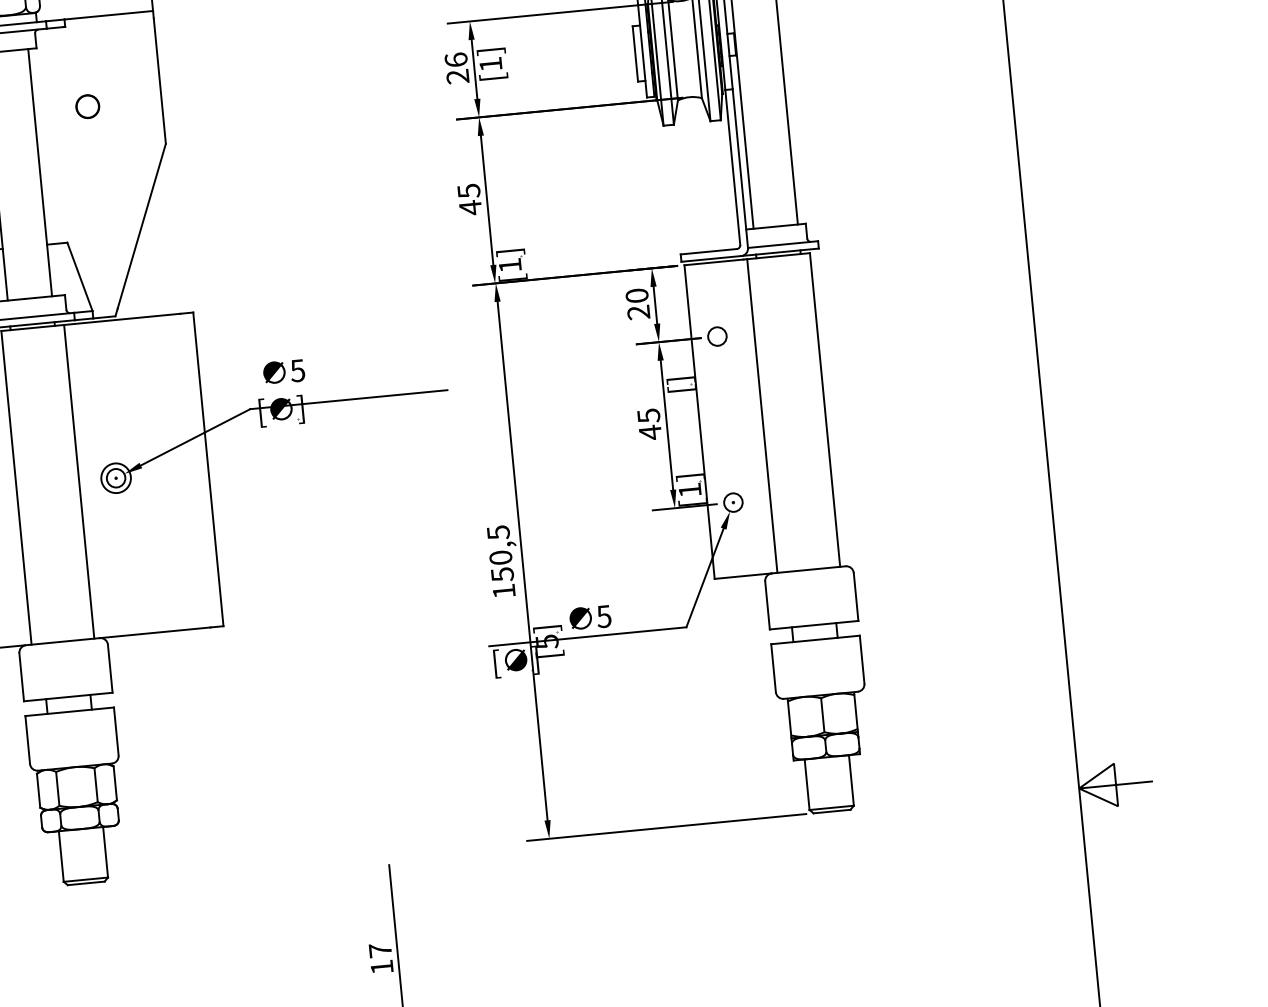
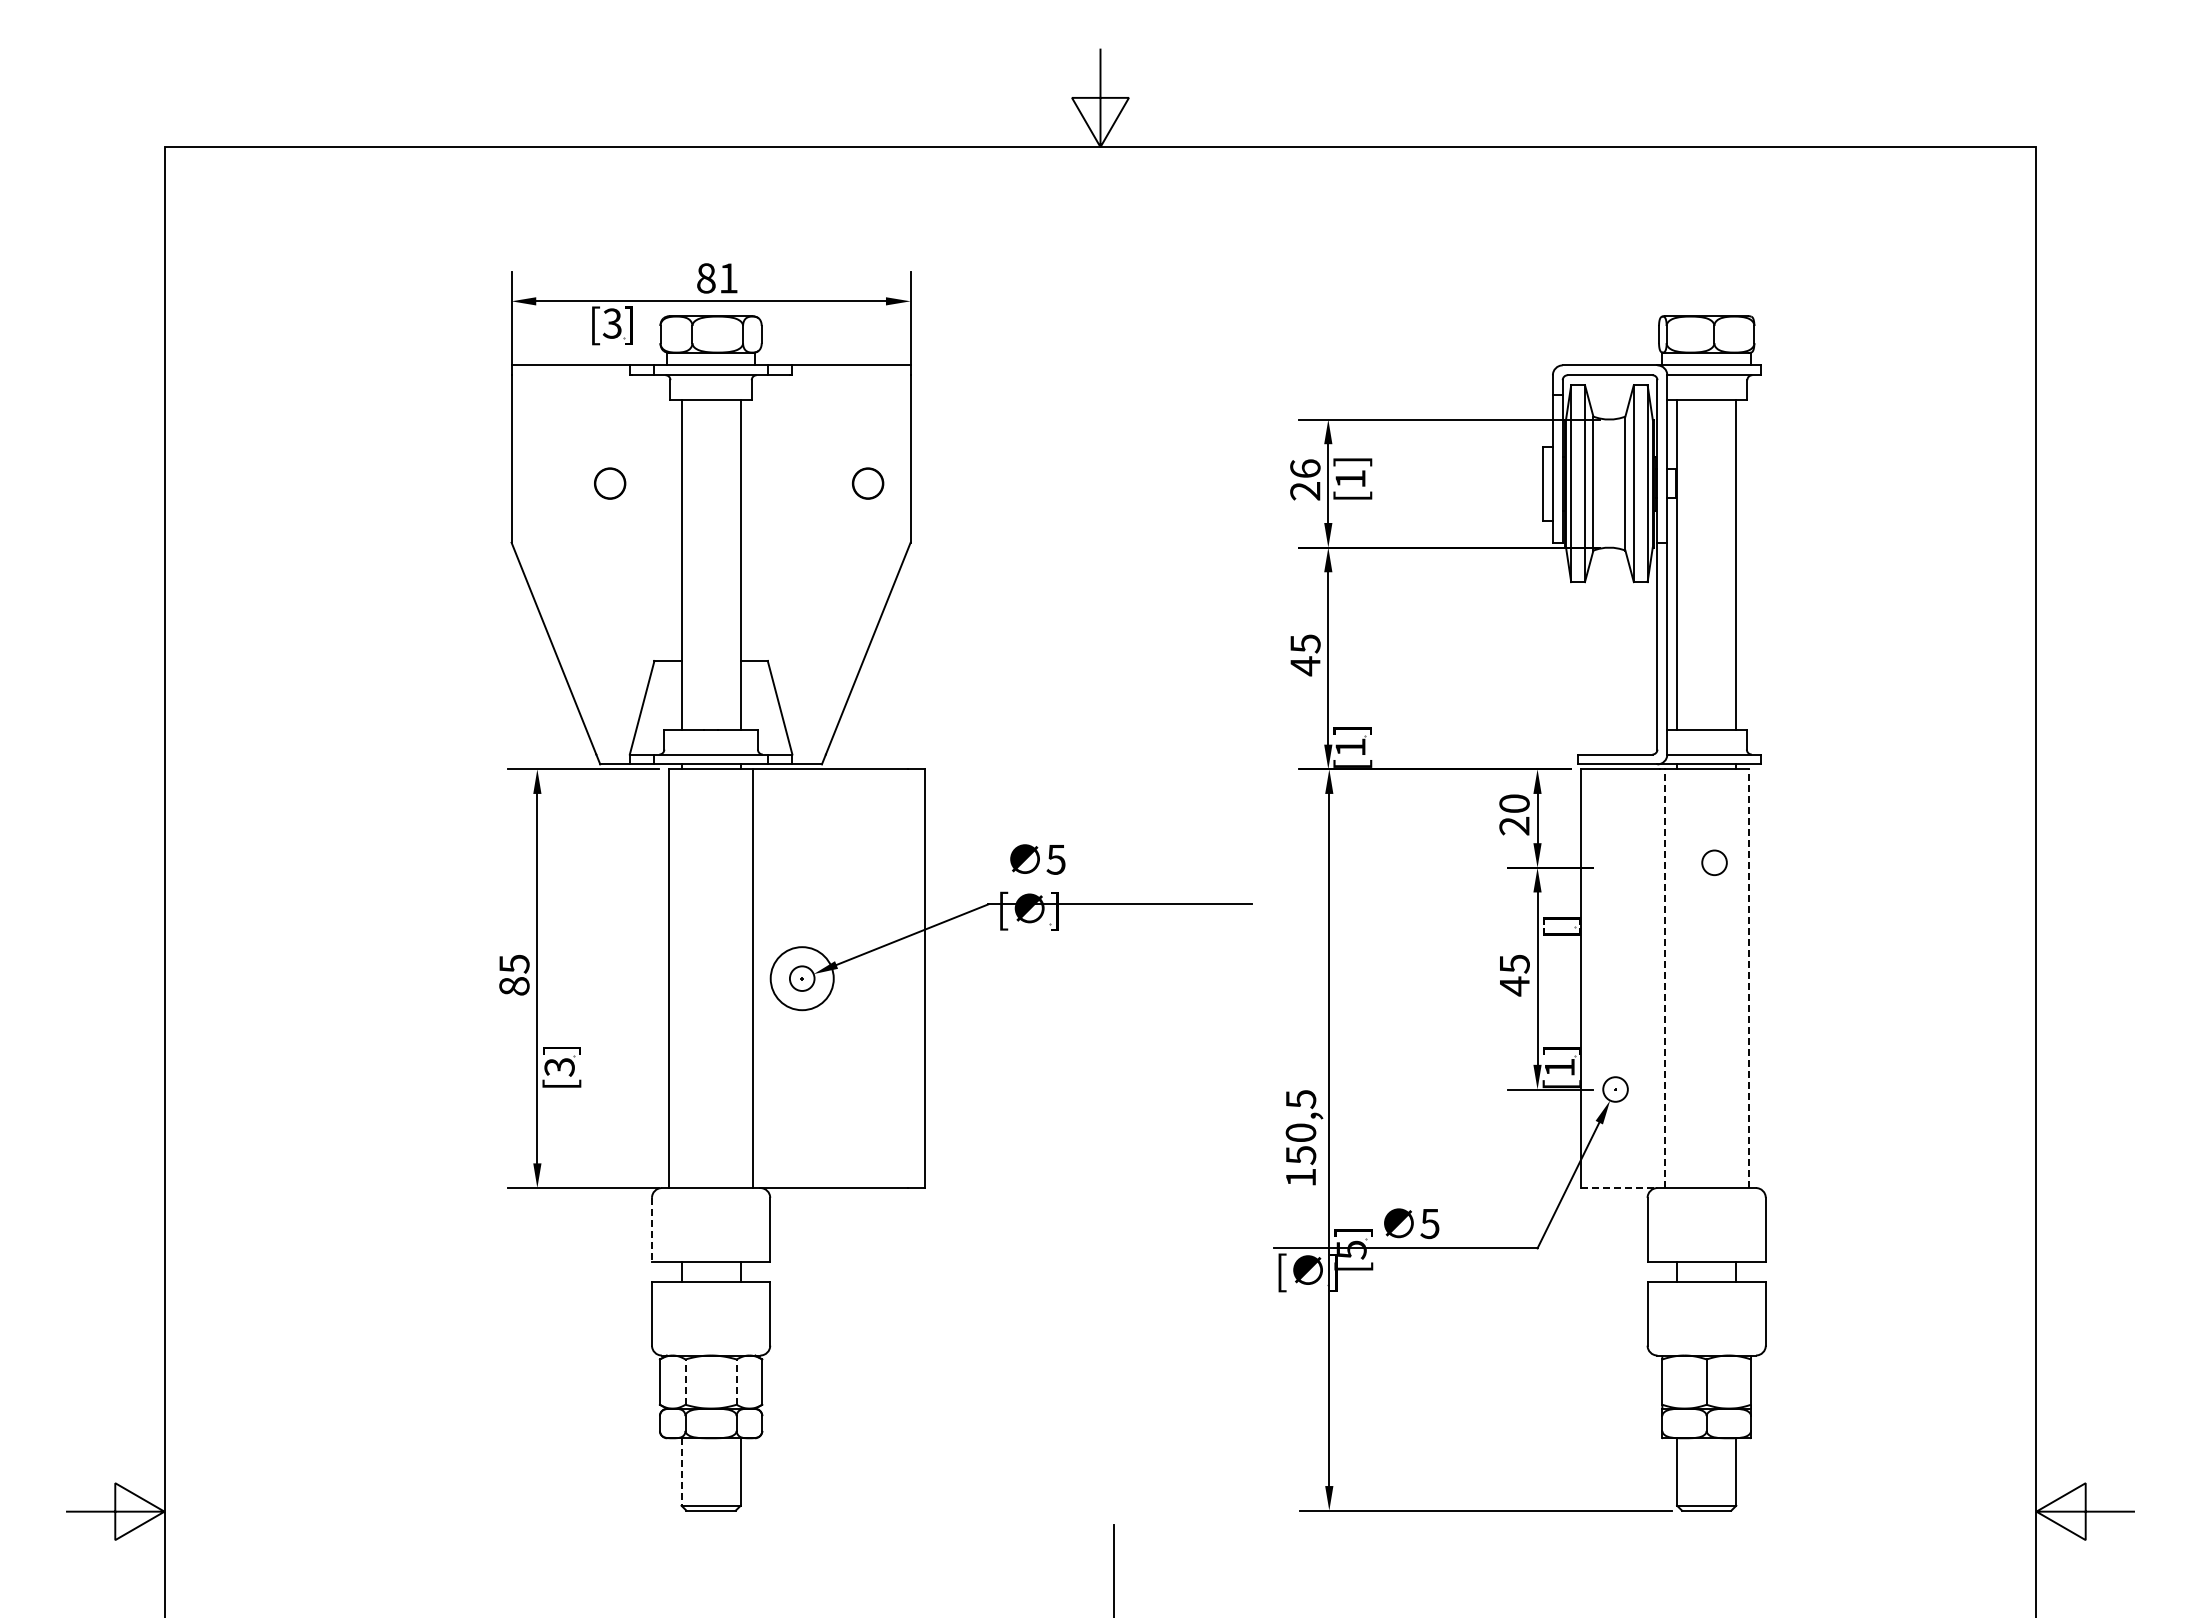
circle: (88, 106) -> (868, 483), moved
circle: (717, 336) -> (1714, 862), moved
line: (824, 409) -> (1748, 978), solid -> dashed
line: (762, 415) -> (1664, 978), solid -> dashed
circle: (115, 478) -> (801, 978), size x1.6
line: (743, 576) -> (1619, 1188), solid -> dashed
line: (22, 677) -> (652, 1230), solid -> dashed
line: (96, 785) -> (736, 1382), solid -> dashed
line: (57, 789) -> (685, 1382), solid -> dashed
line: (61, 856) -> (681, 1472), solid -> dashed

